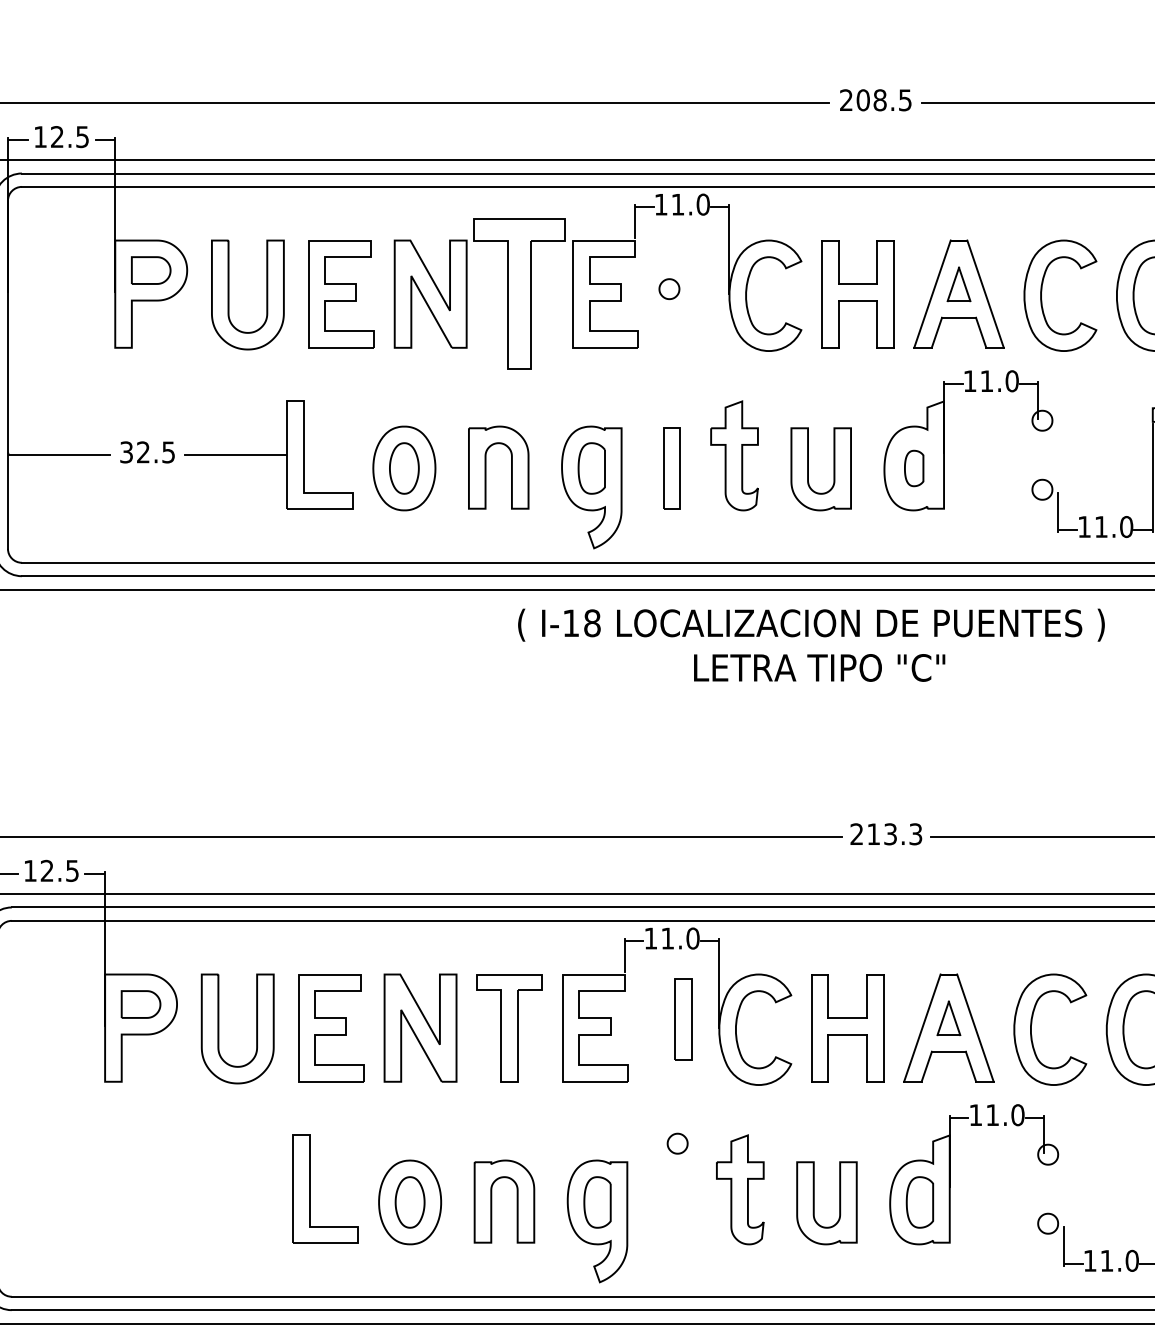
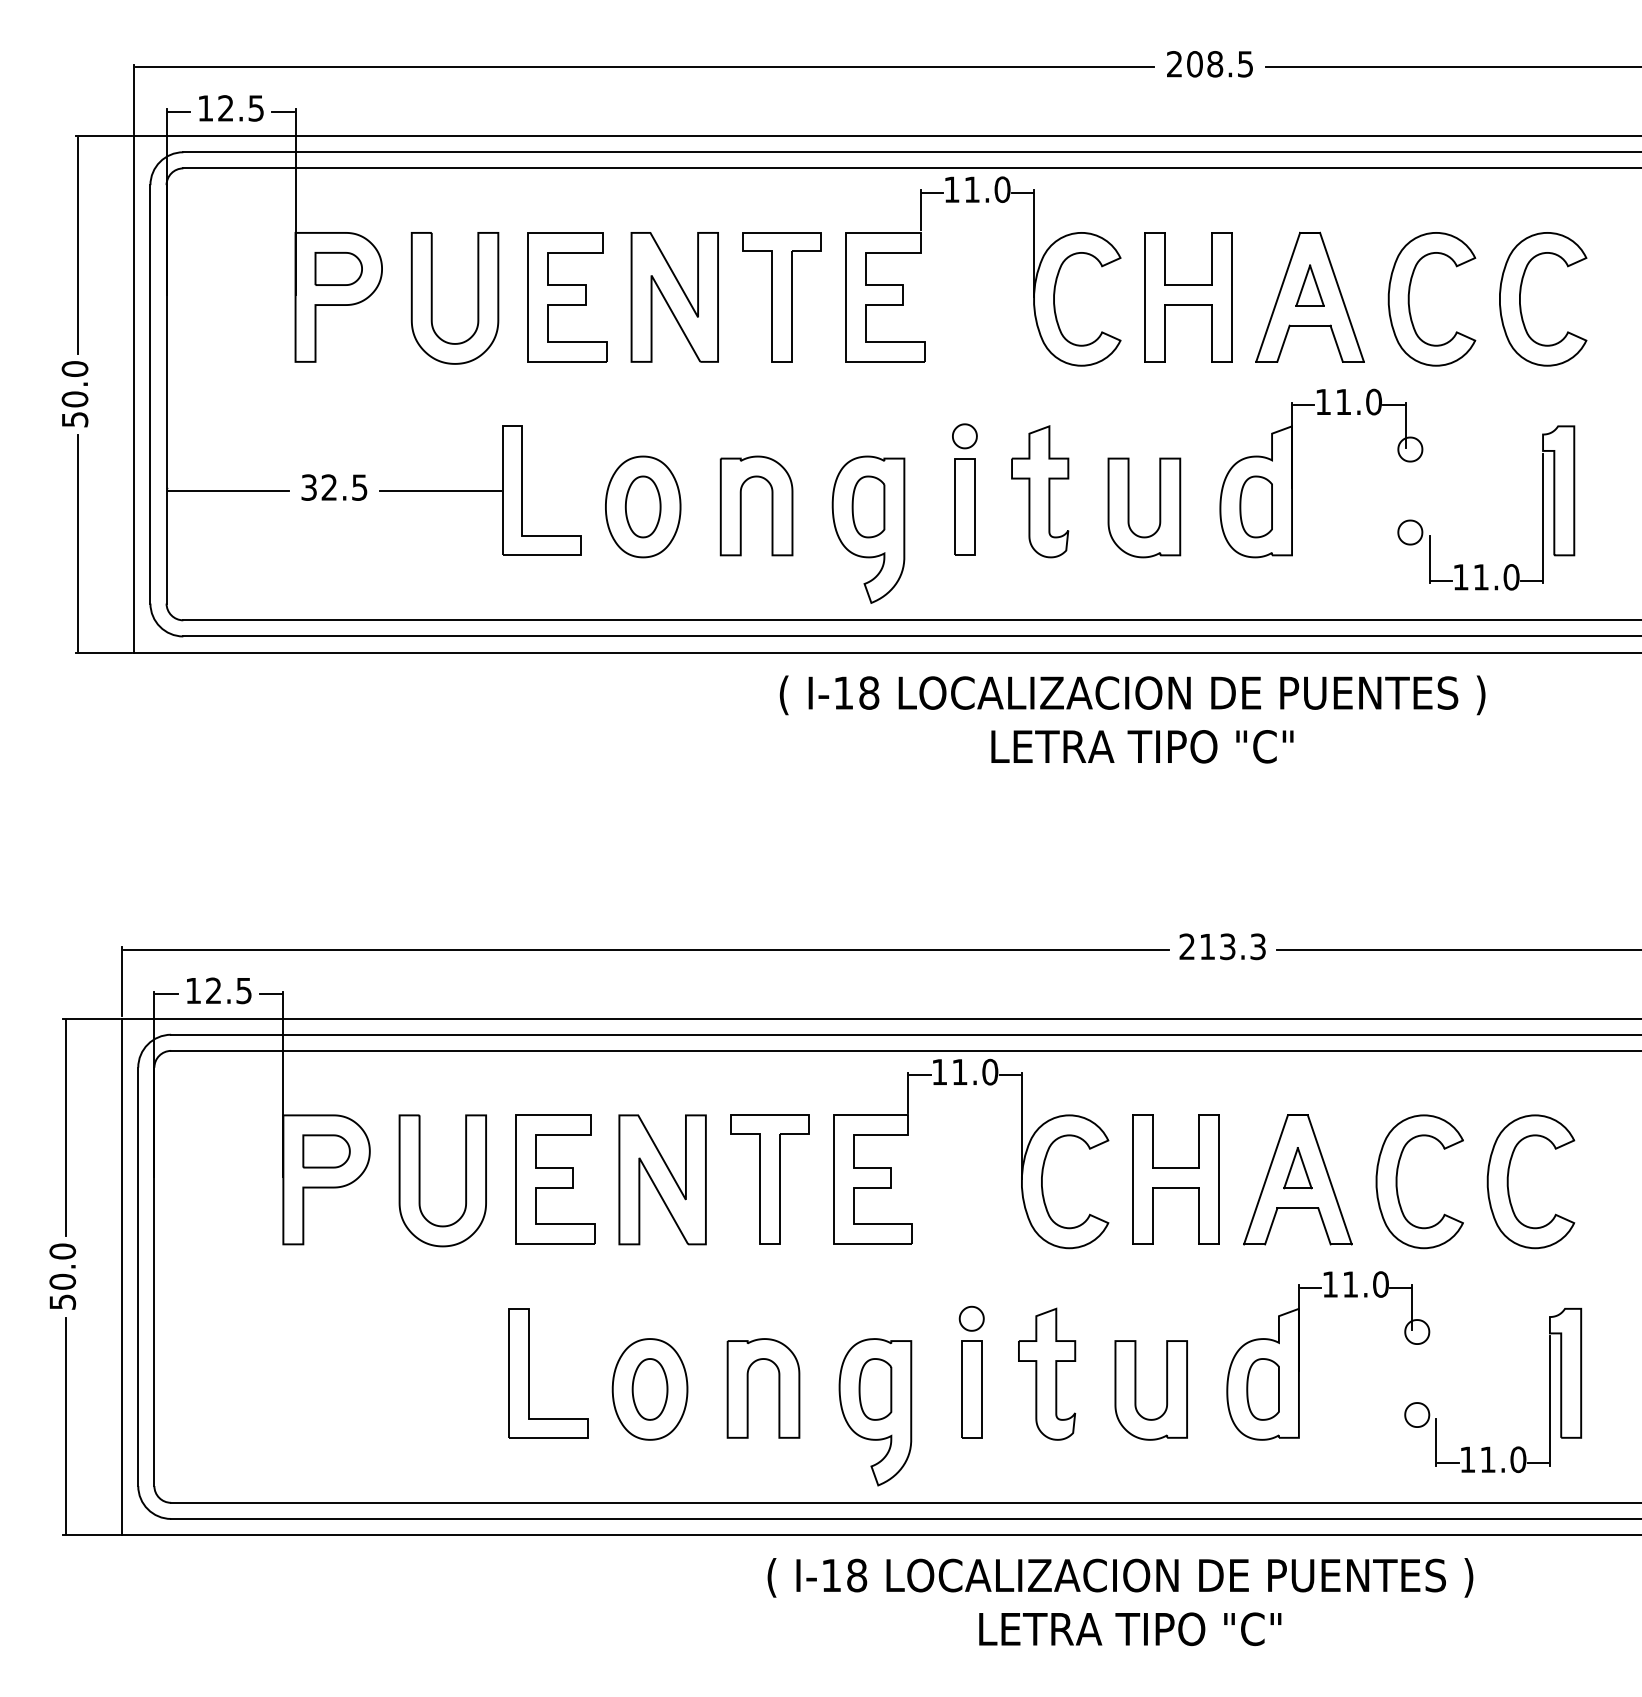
part: (669, 289) -> (964, 436), moved
part: (519, 294) -> (781, 297), size x0.71
part: (913, 468) -> (1255, 506), size x1.43
part: (683, 1019) -> (971, 1389), moved

